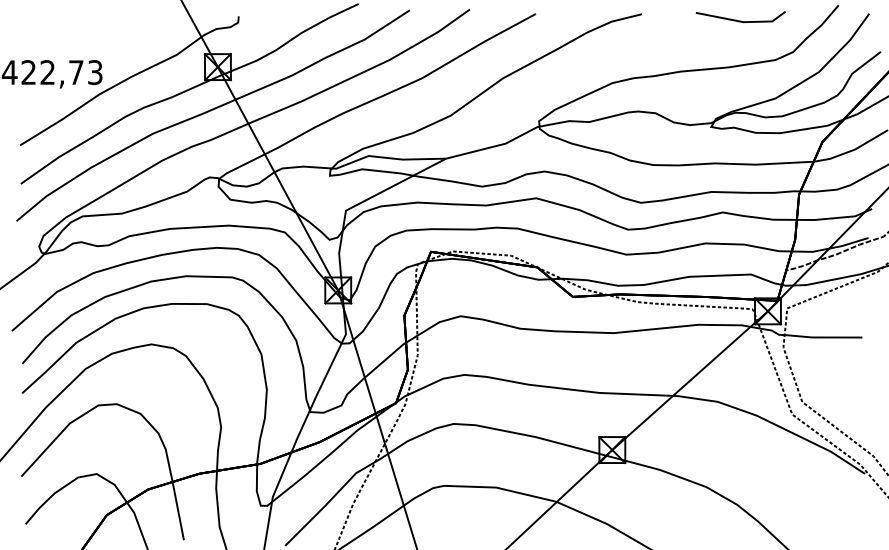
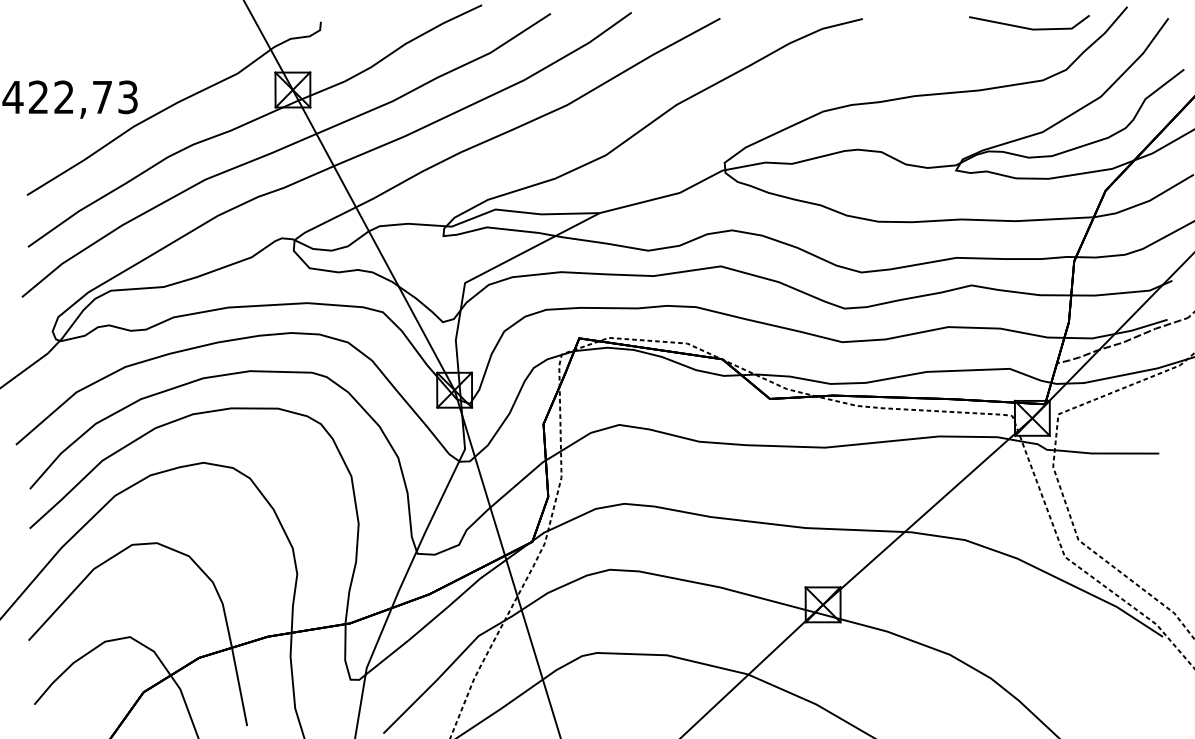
line: (740, 20) -> (1029, 27), moved

